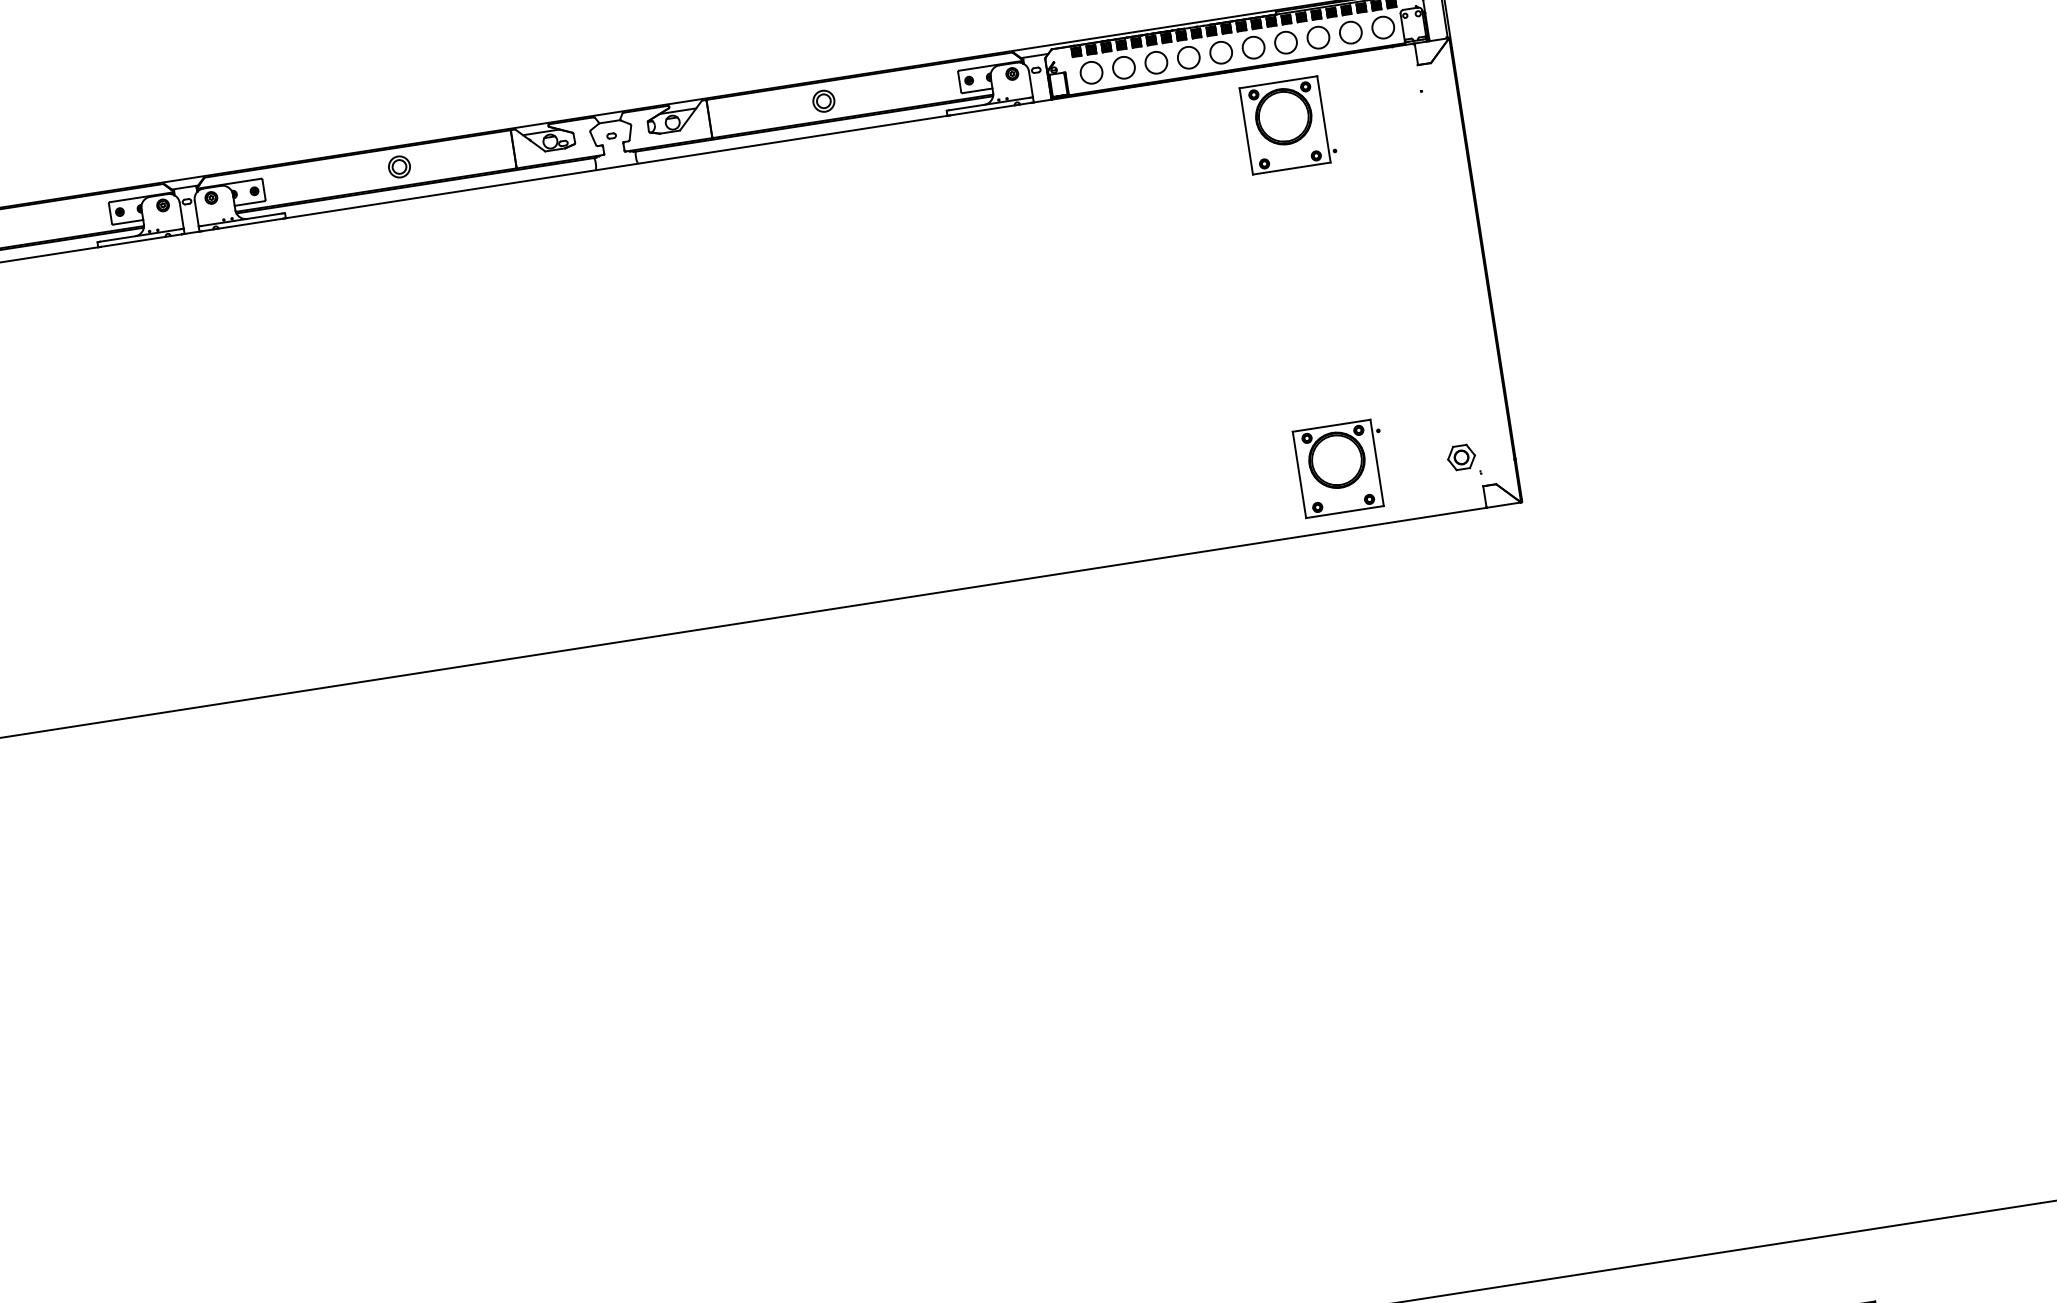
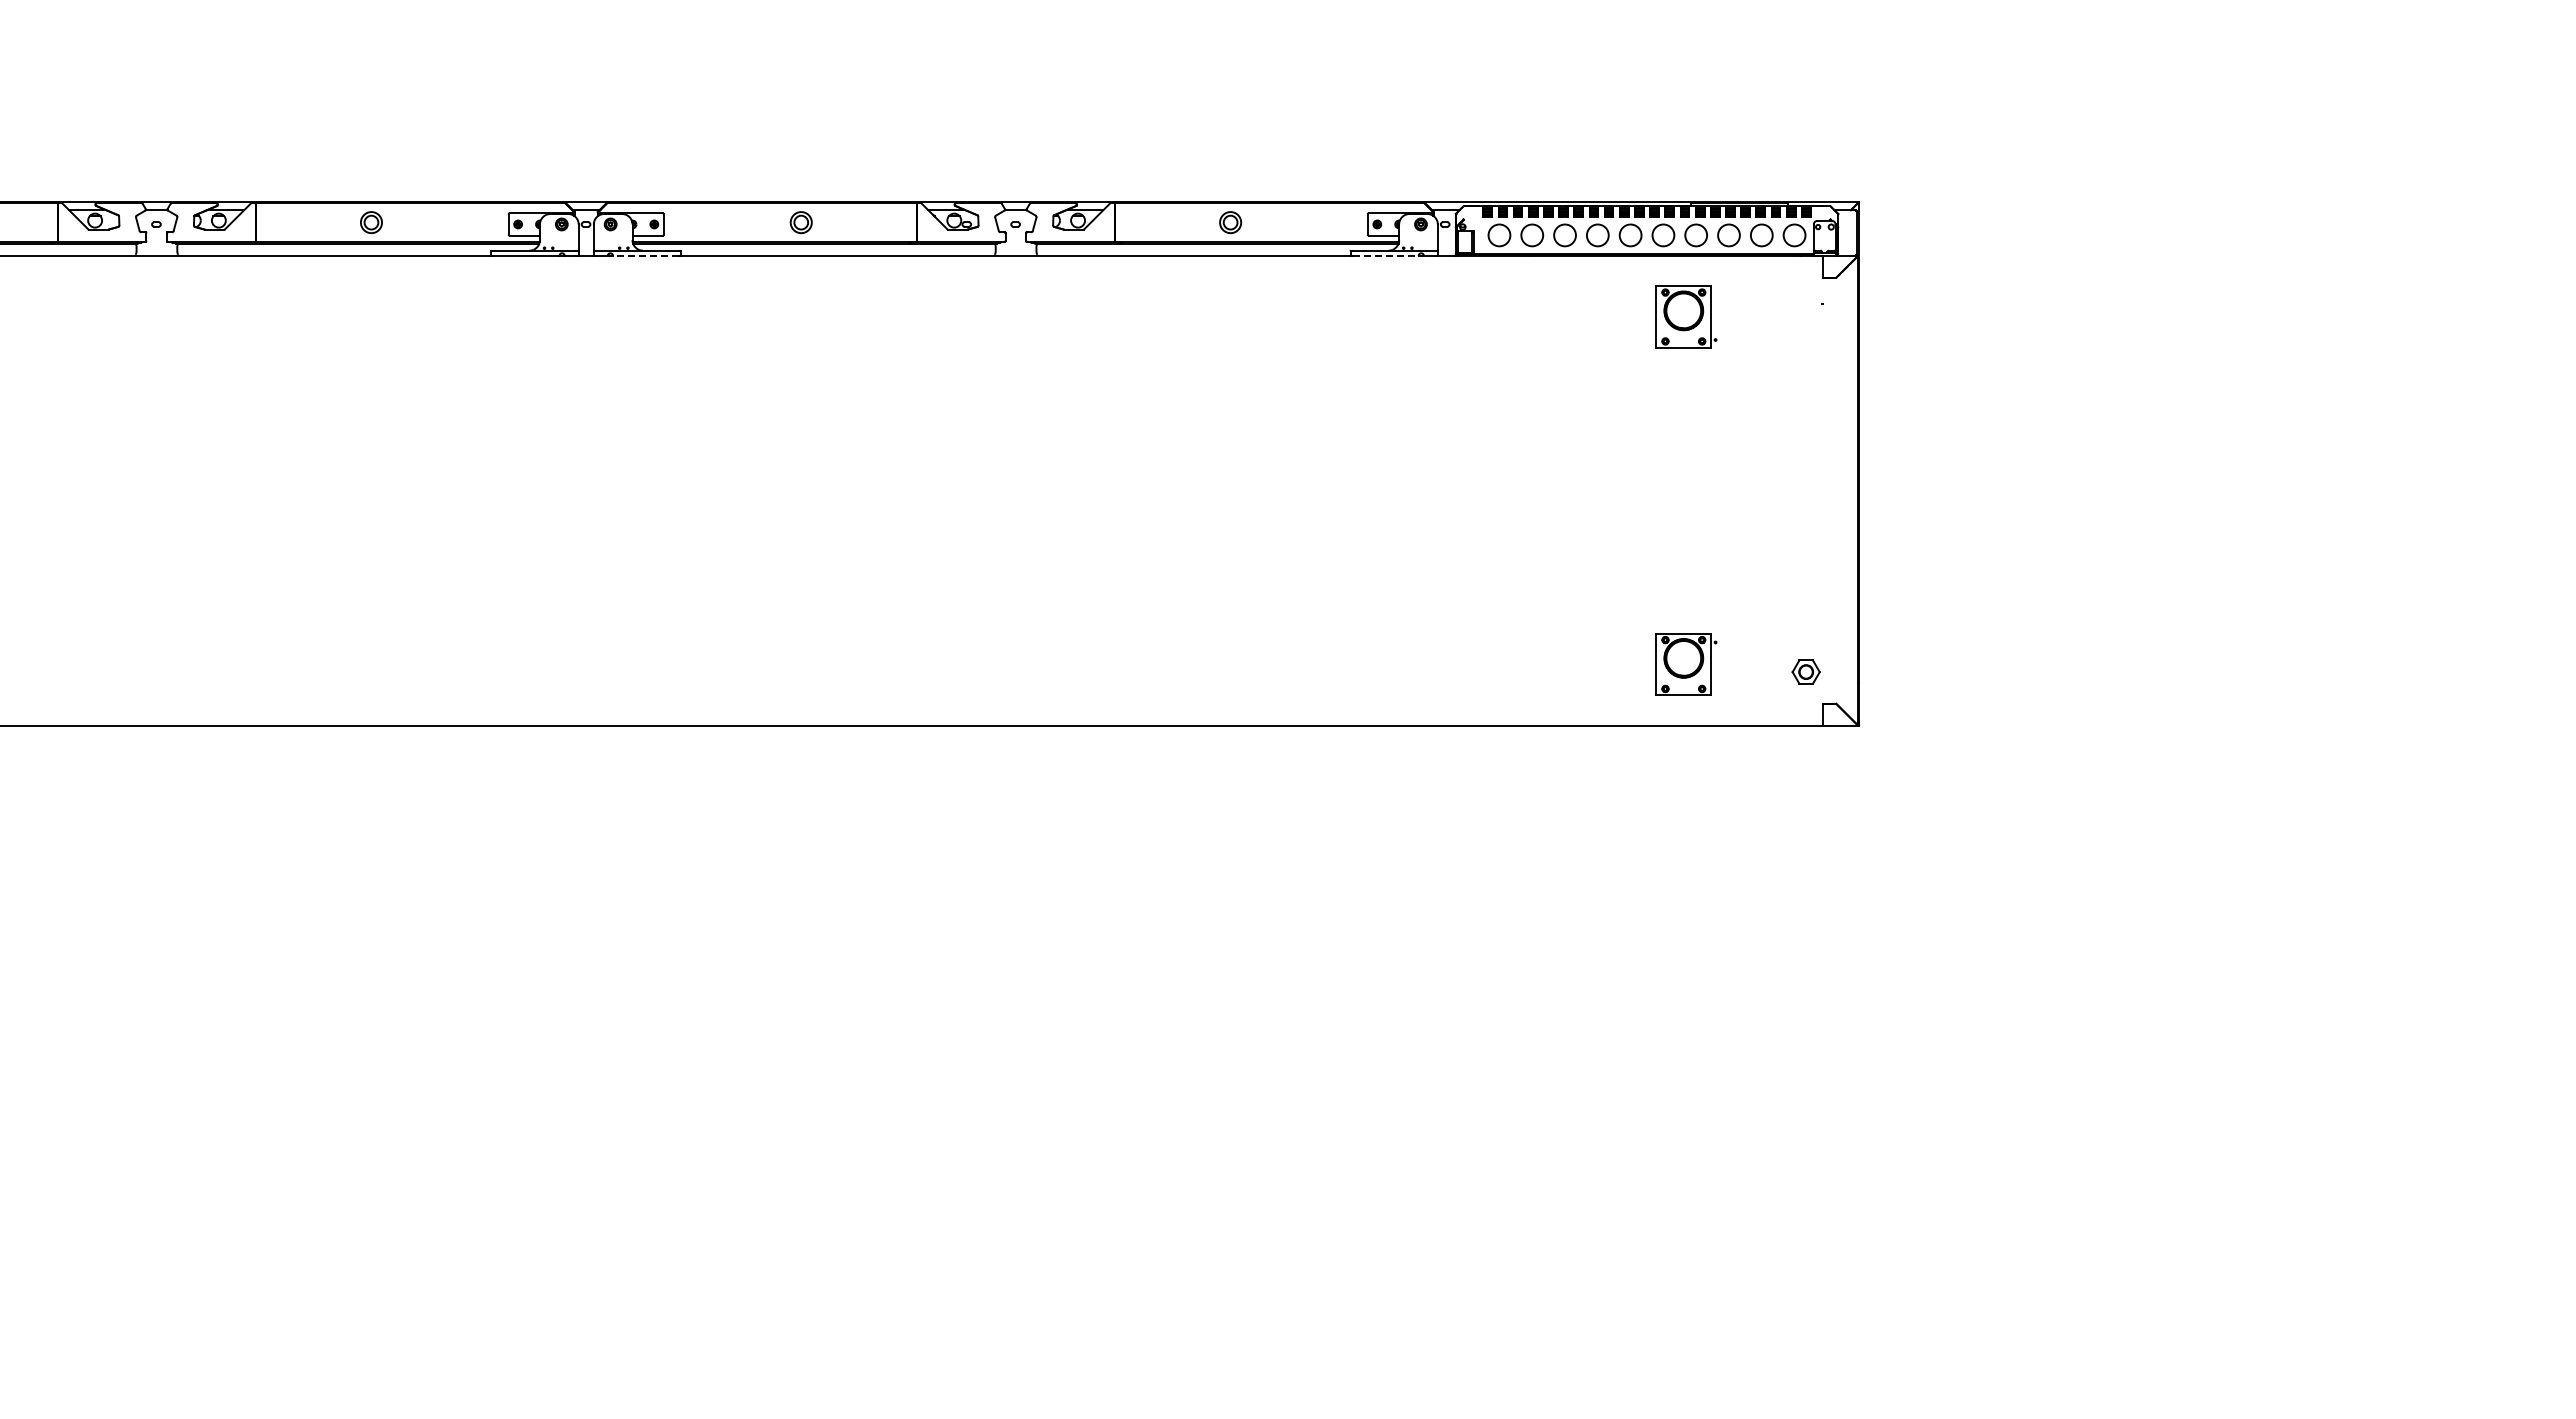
line: (982, 110) -> (1385, 255), solid -> dashed
part: (1288, 124) -> (1686, 316), size x0.7
line: (250, 223) -> (645, 255), solid -> dashed
part: (1342, 468) -> (1686, 664), size x0.7

